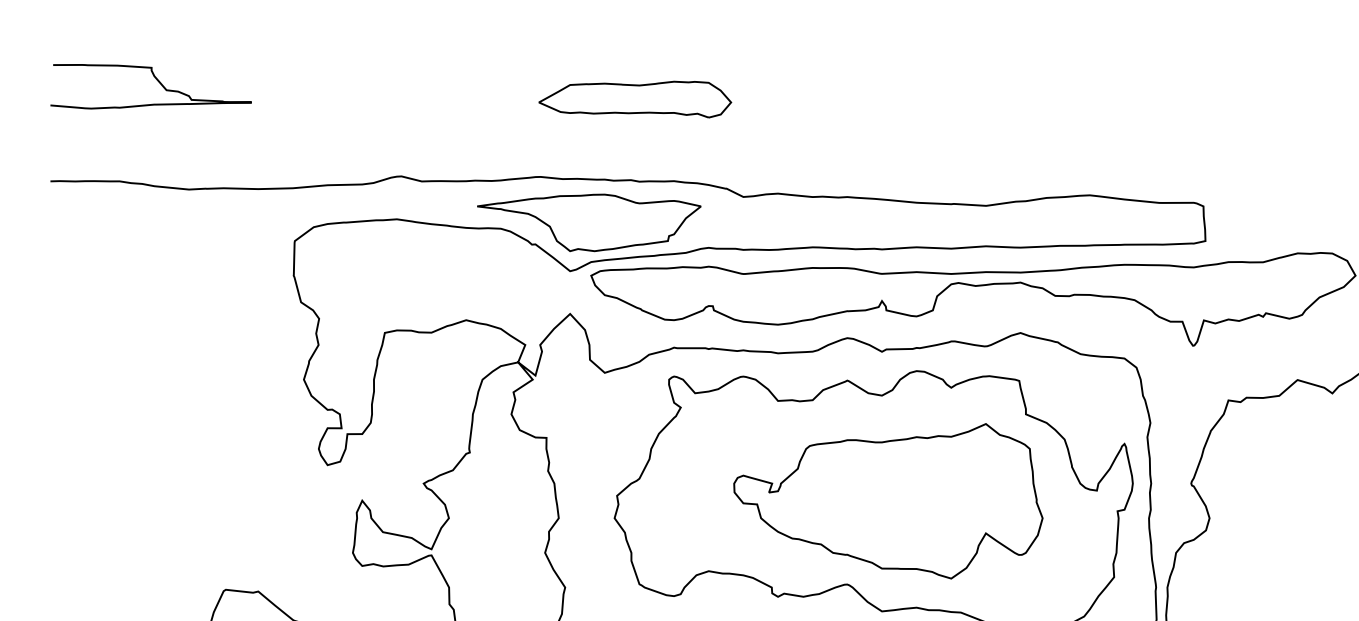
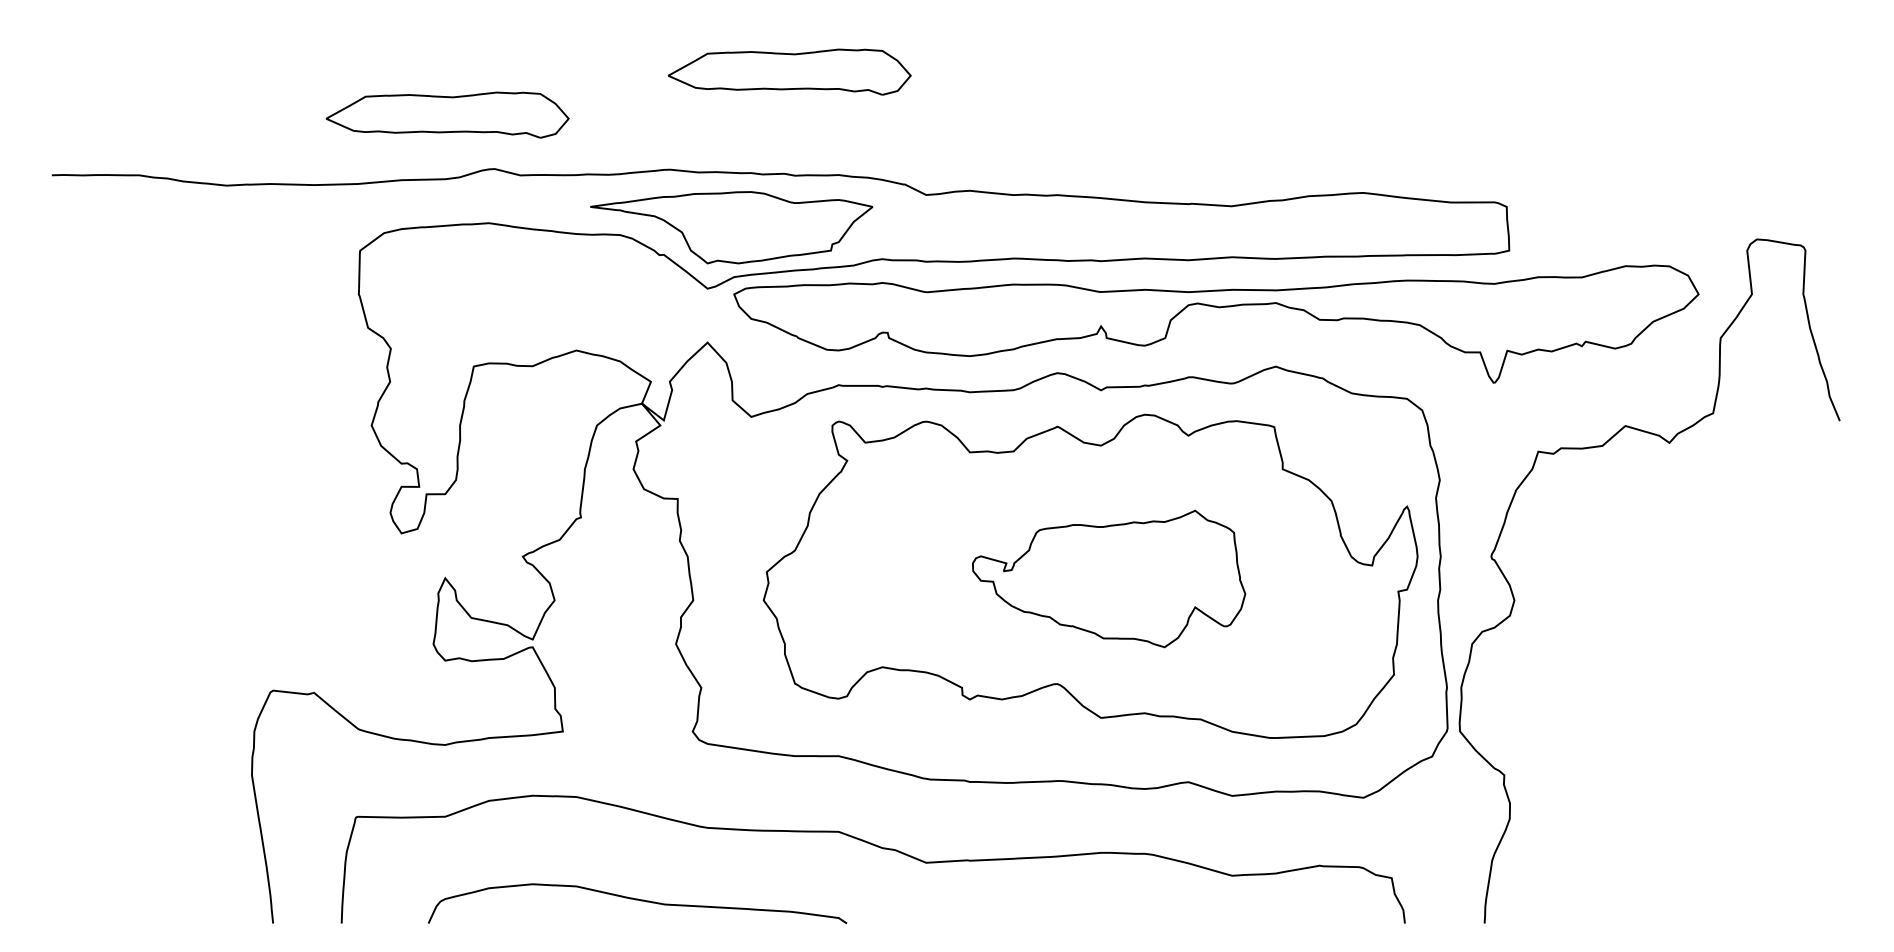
curve: (156, 80) -> (185, 47), removed
part: (364, 133) -> (447, 114), added
part: (887, 500) -> (1108, 578), size x0.7

